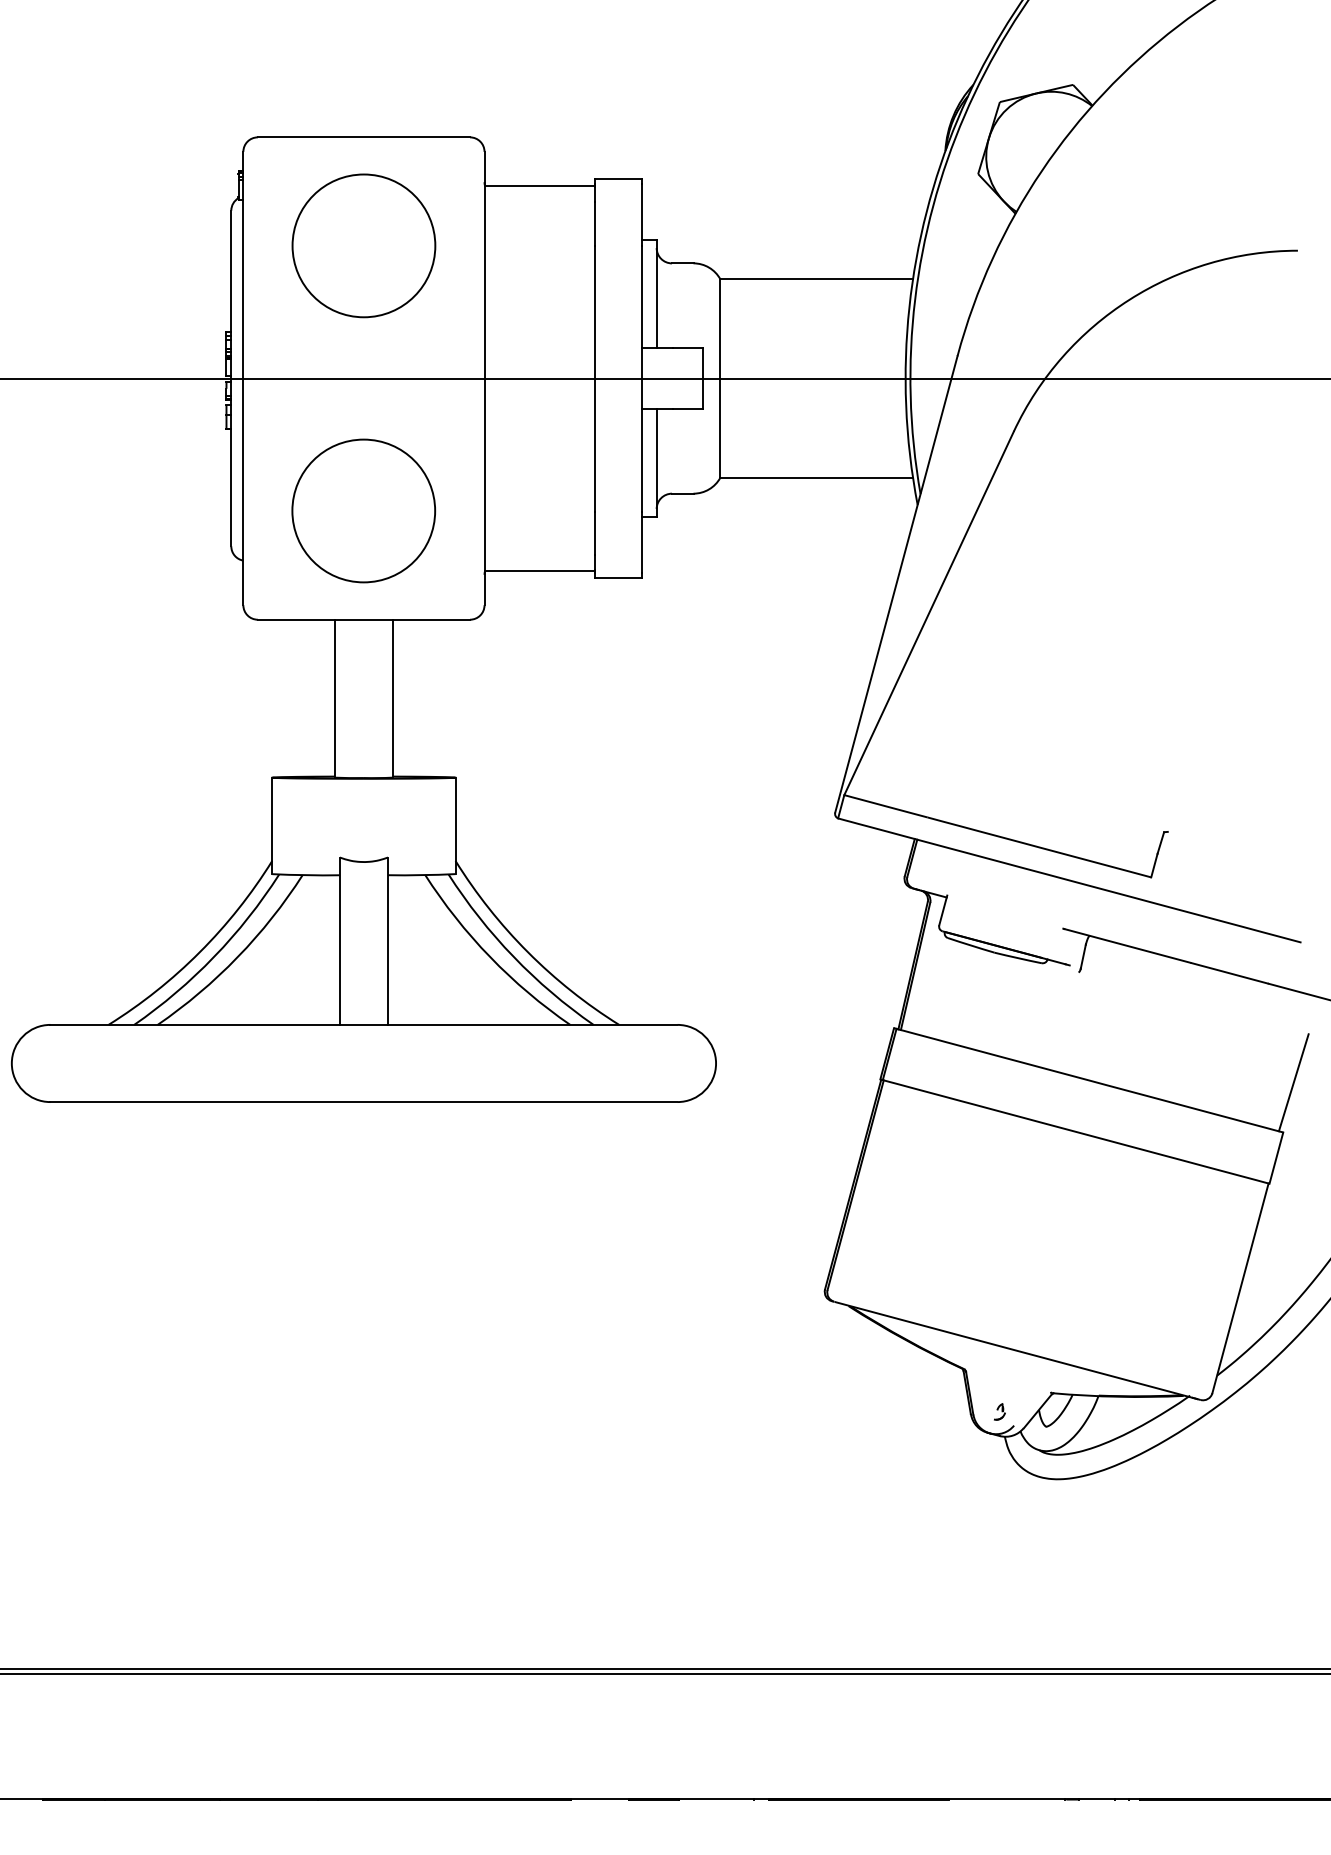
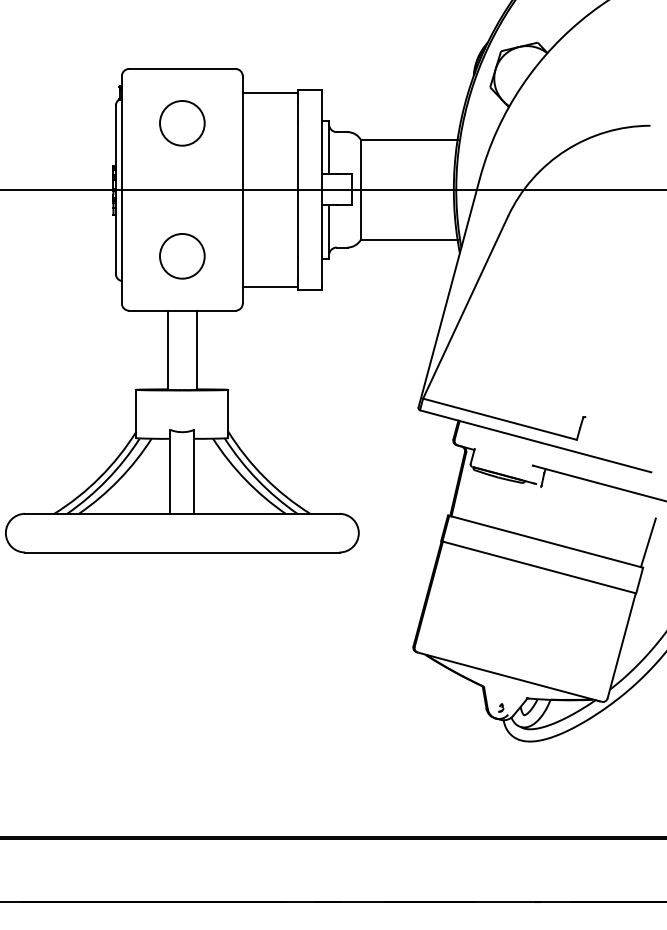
circle: (362, 246) -> (181, 123), size x0.62
circle: (364, 511) -> (182, 256), size x0.62

